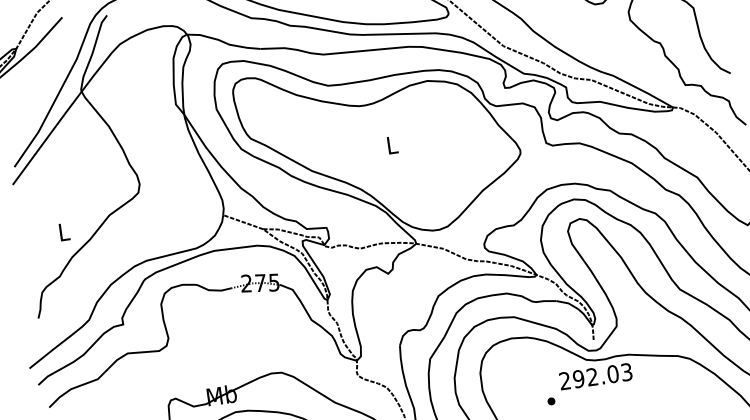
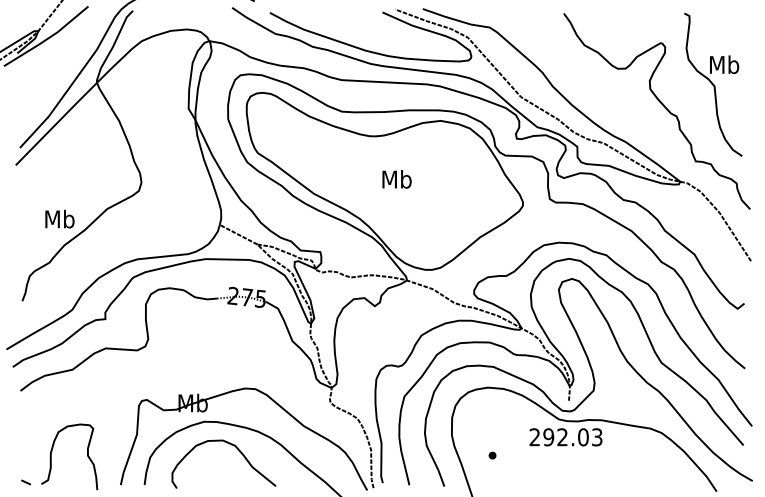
text: (391, 145) -> (396, 179), L -> Mb
text: (63, 231) -> (59, 218), L -> Mb
part: (551, 401) -> (492, 455), moved

